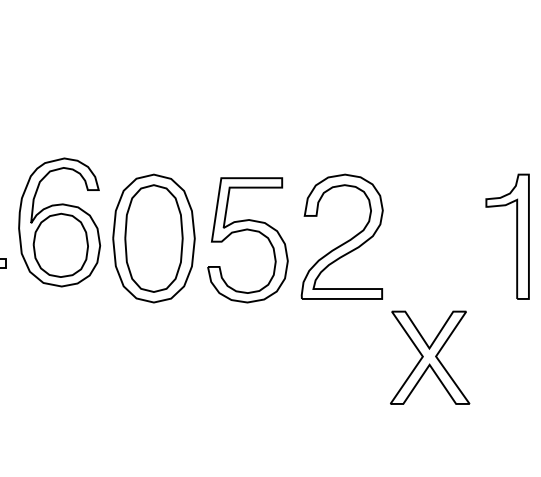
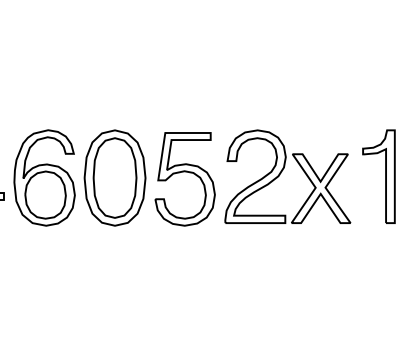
part: (59, 222) -> (44, 178), moved
part: (430, 357) -> (321, 188), moved

